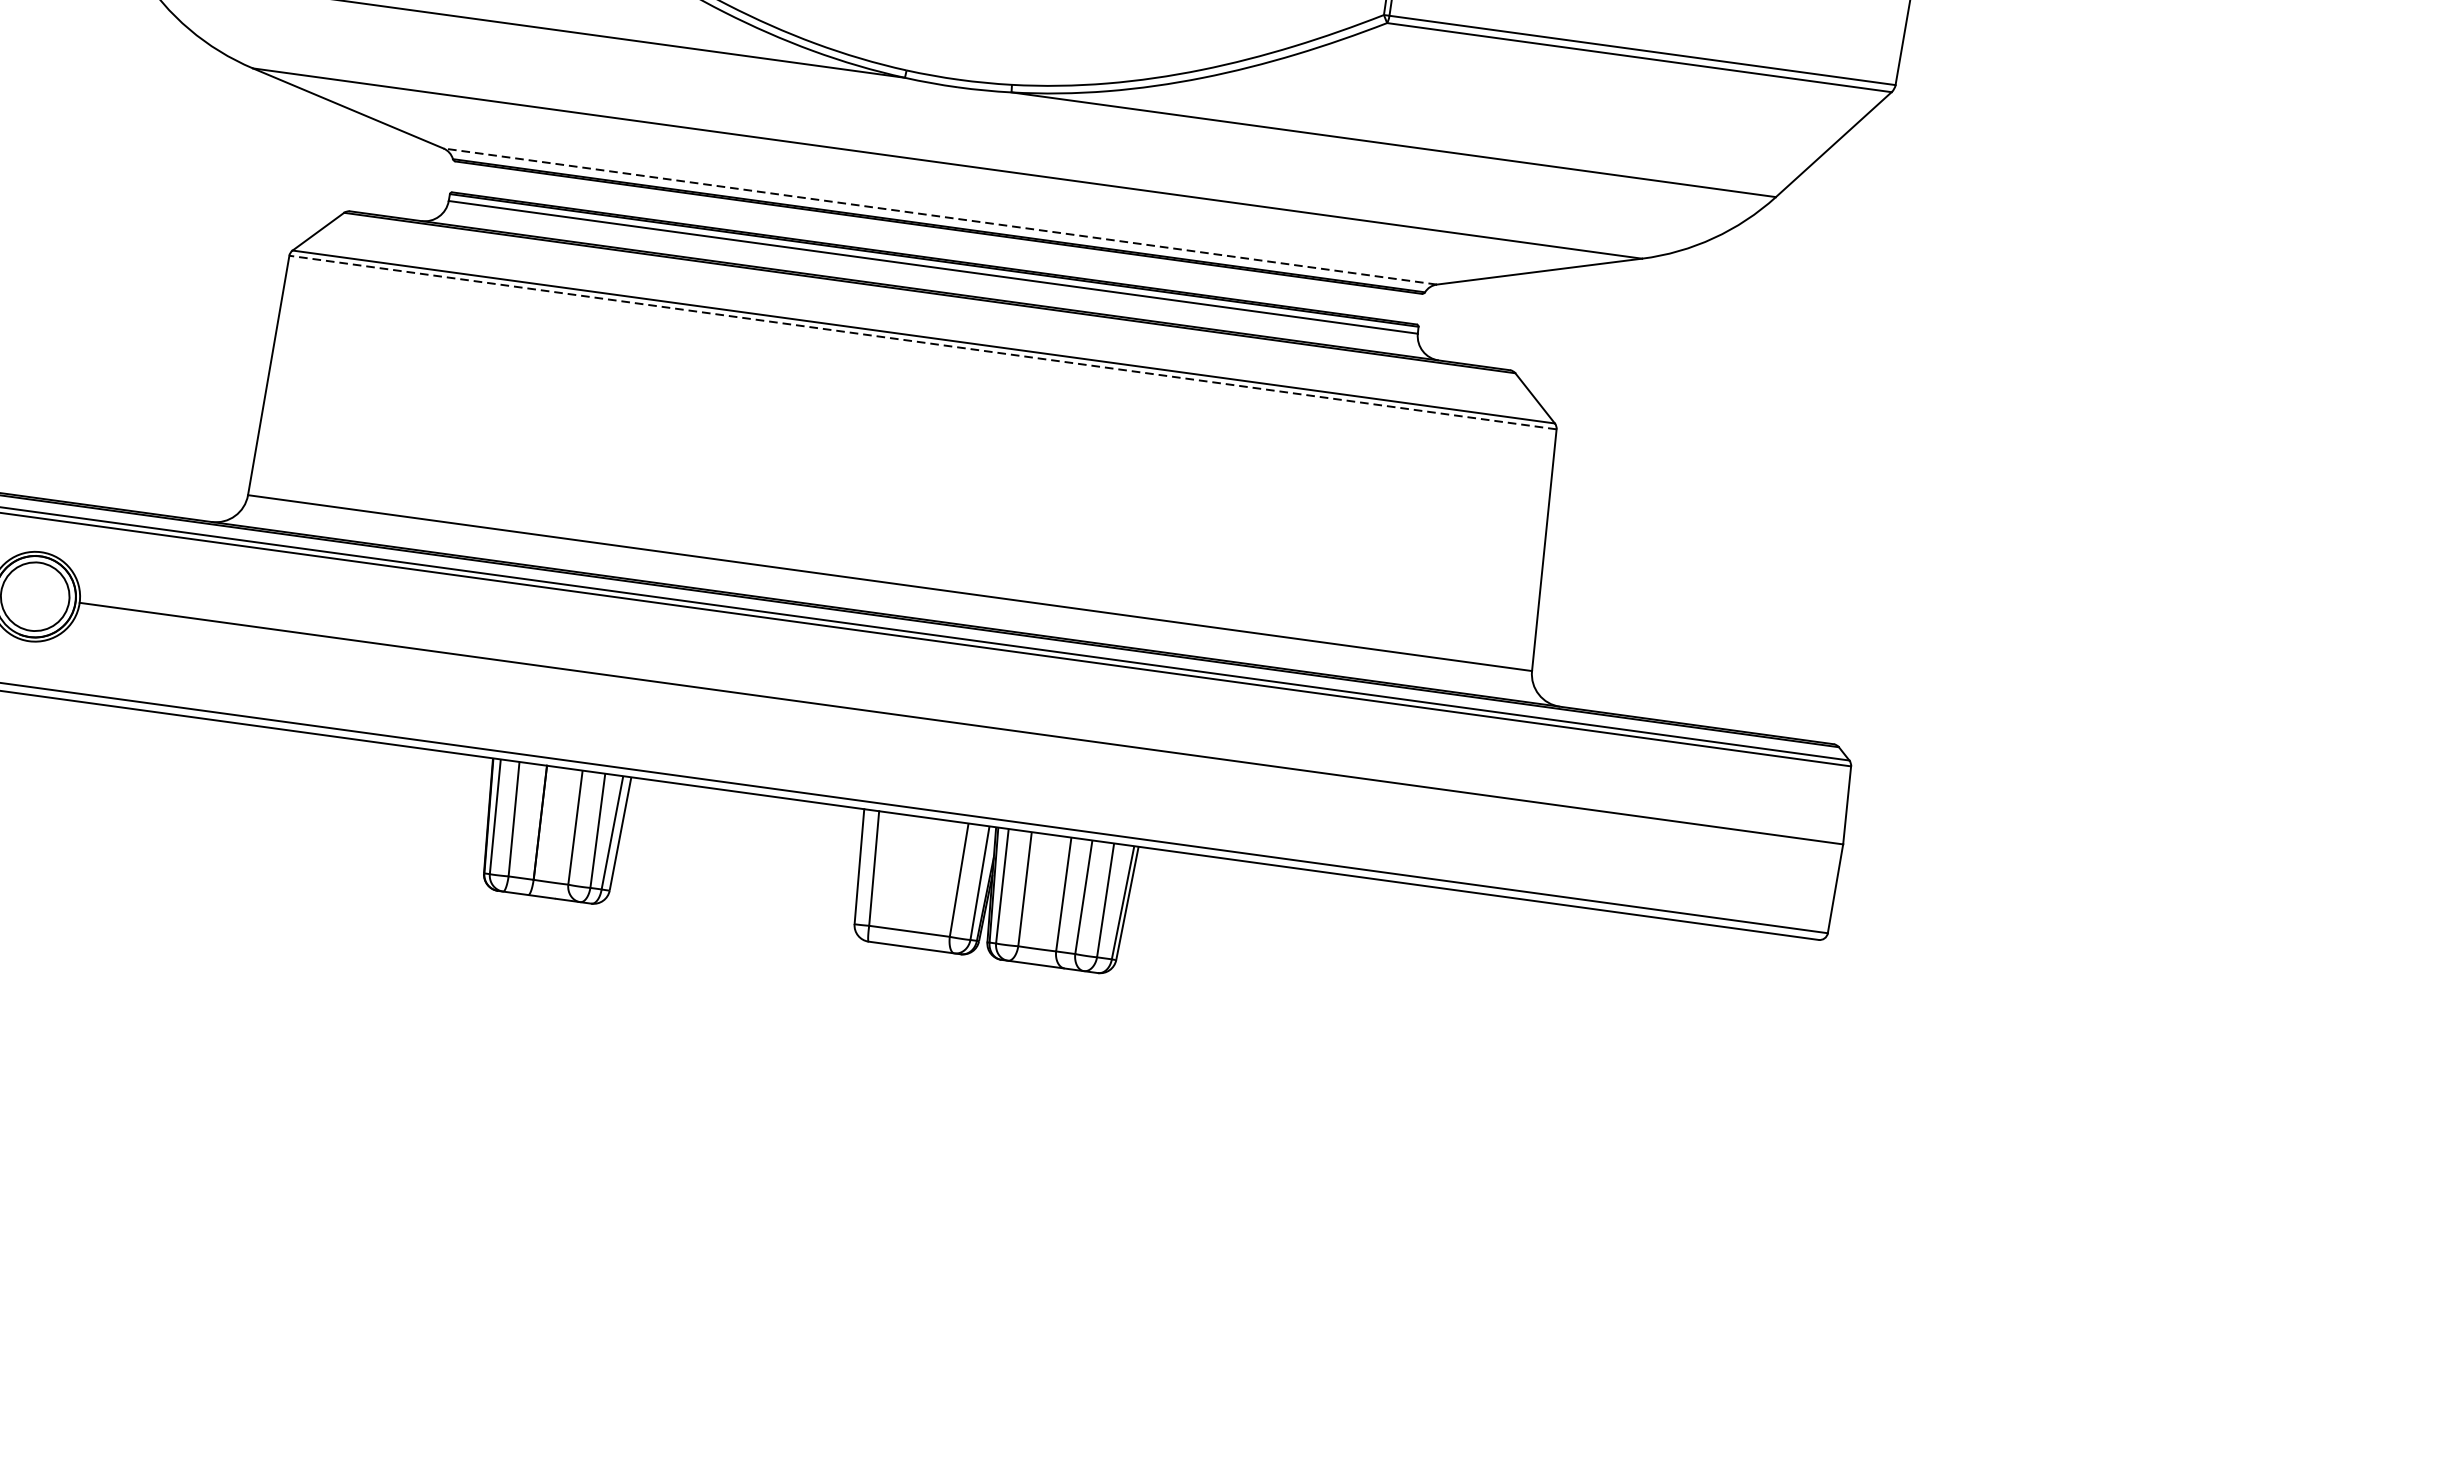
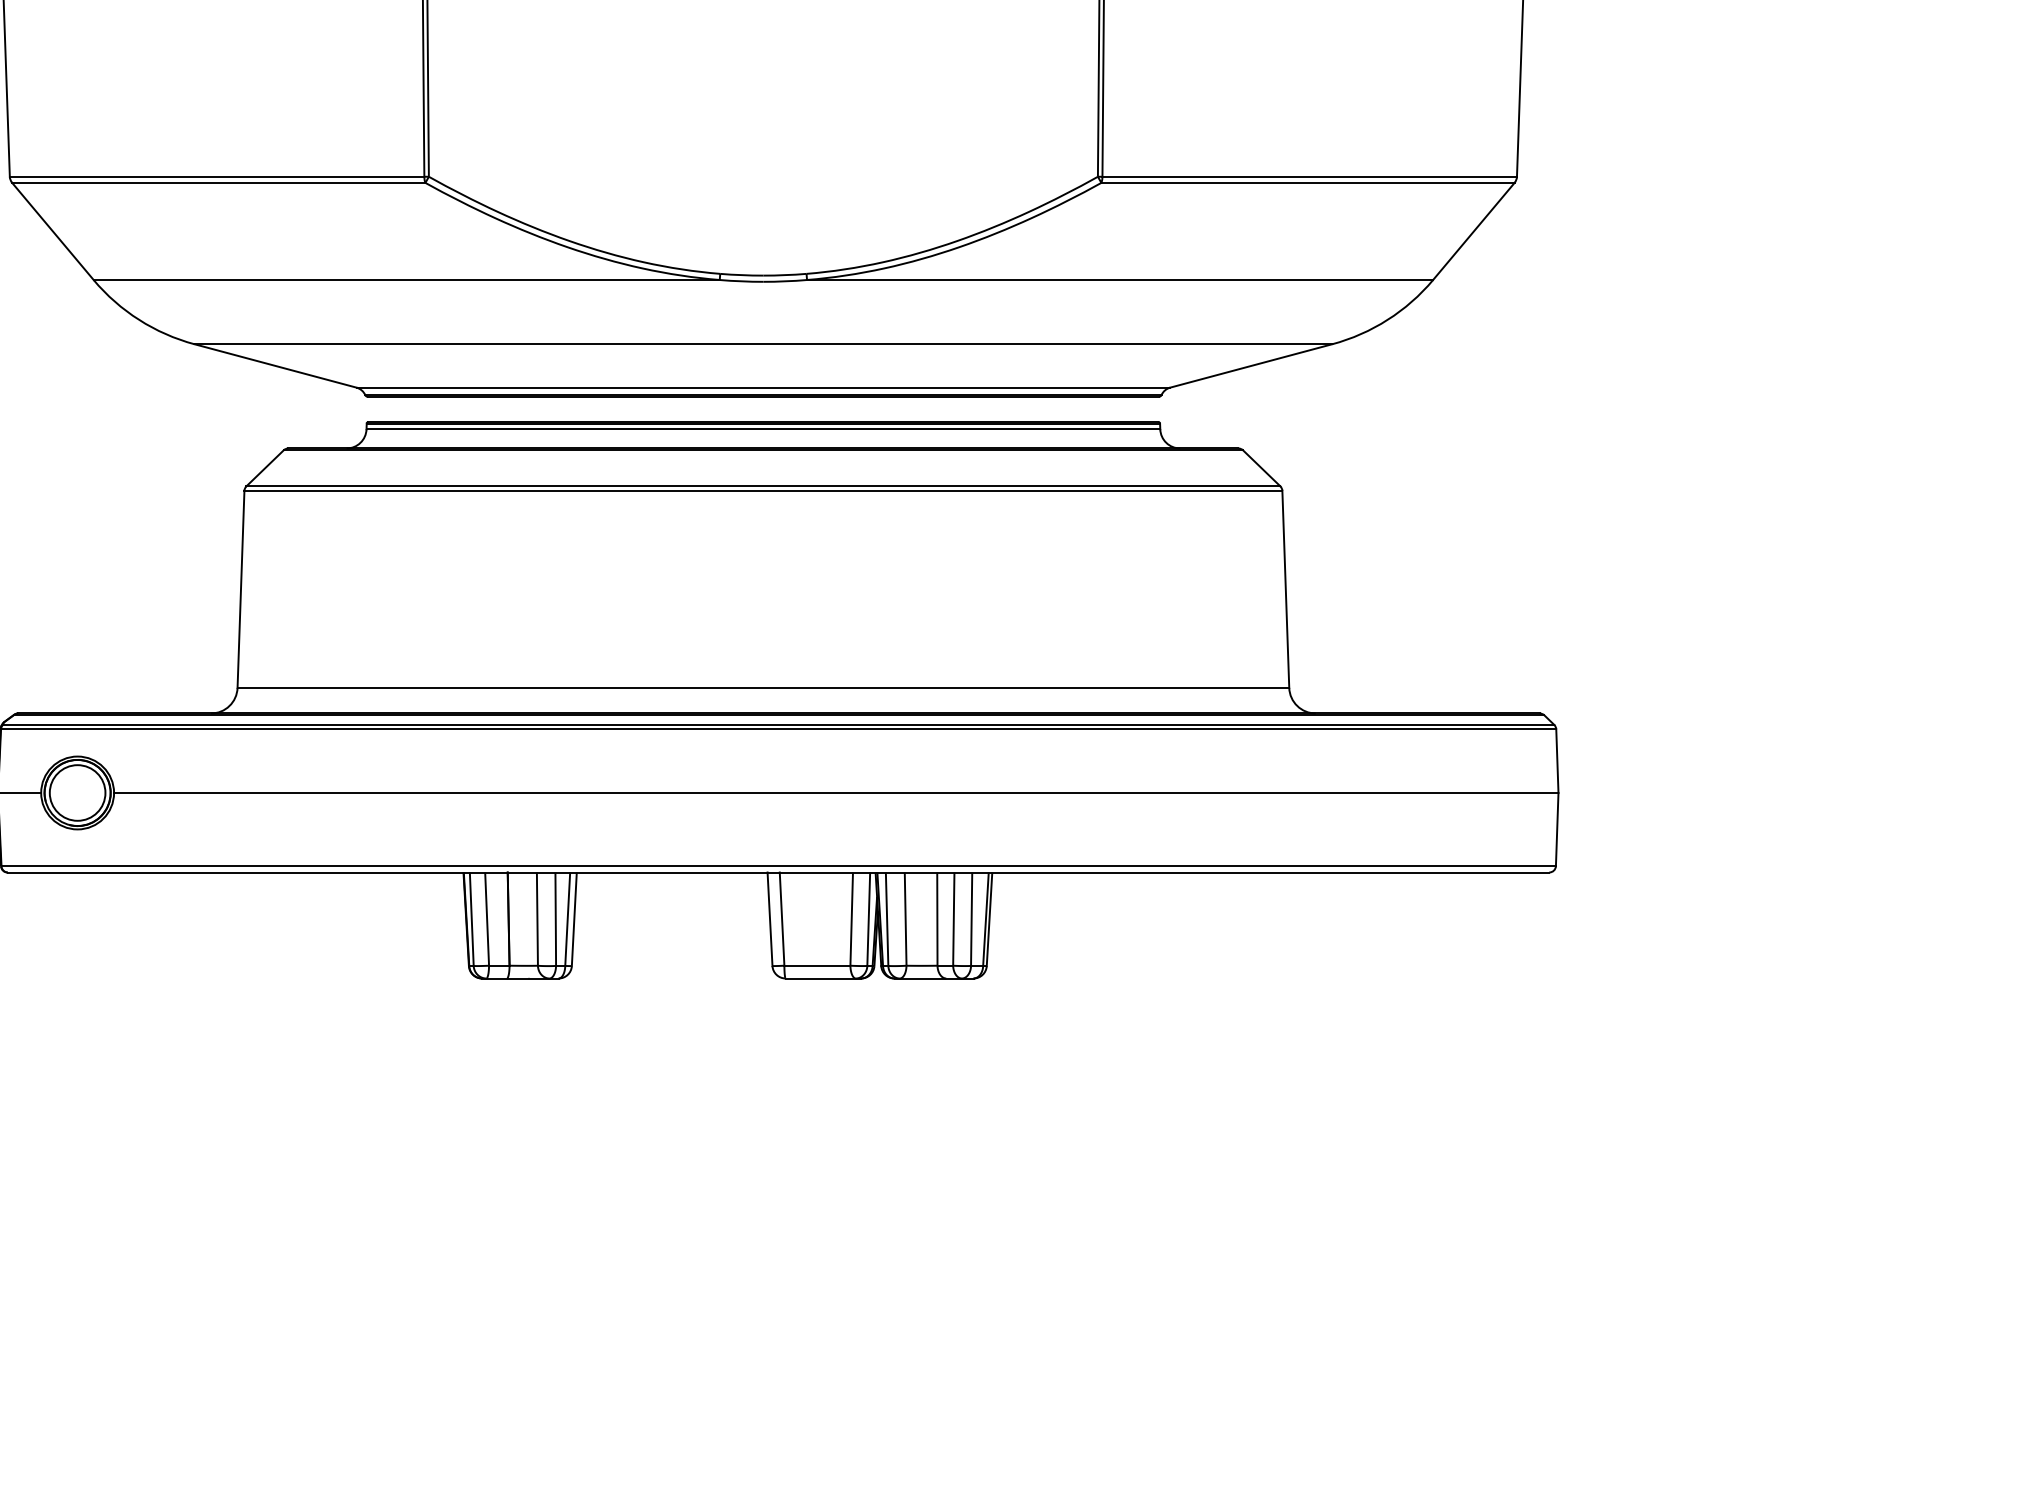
line: (940, 216) -> (763, 387), dashed -> solid
line: (923, 342) -> (763, 490), dashed -> solid

